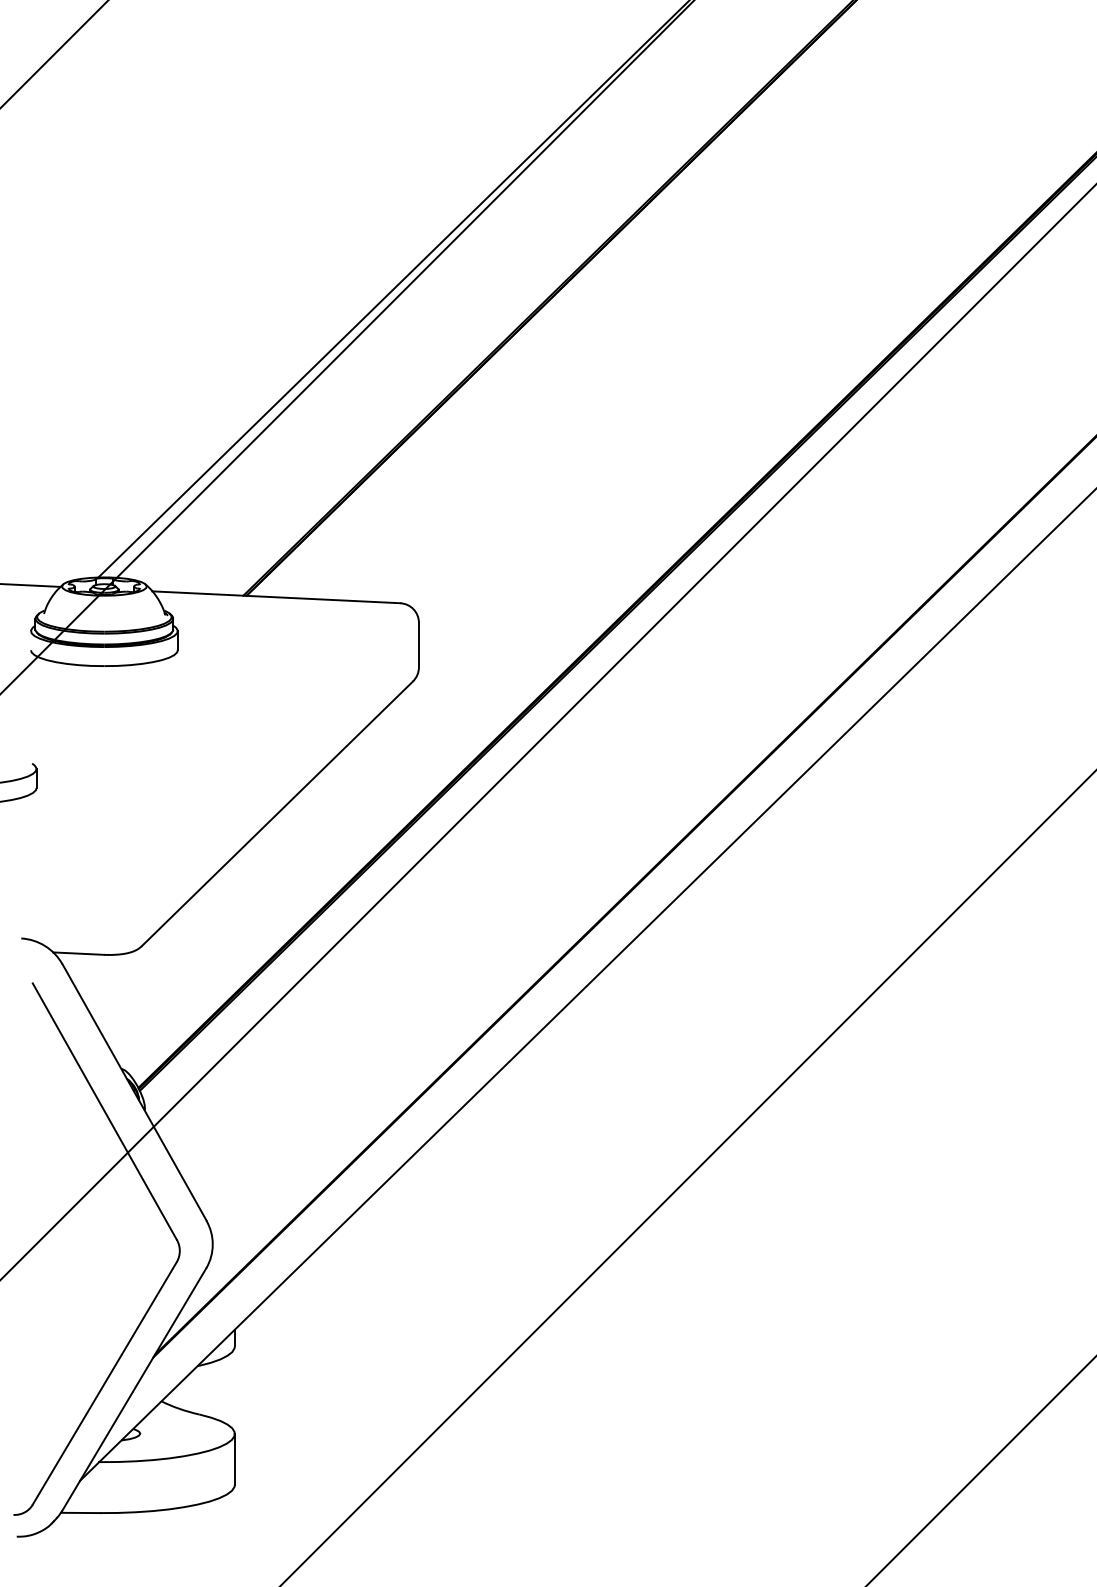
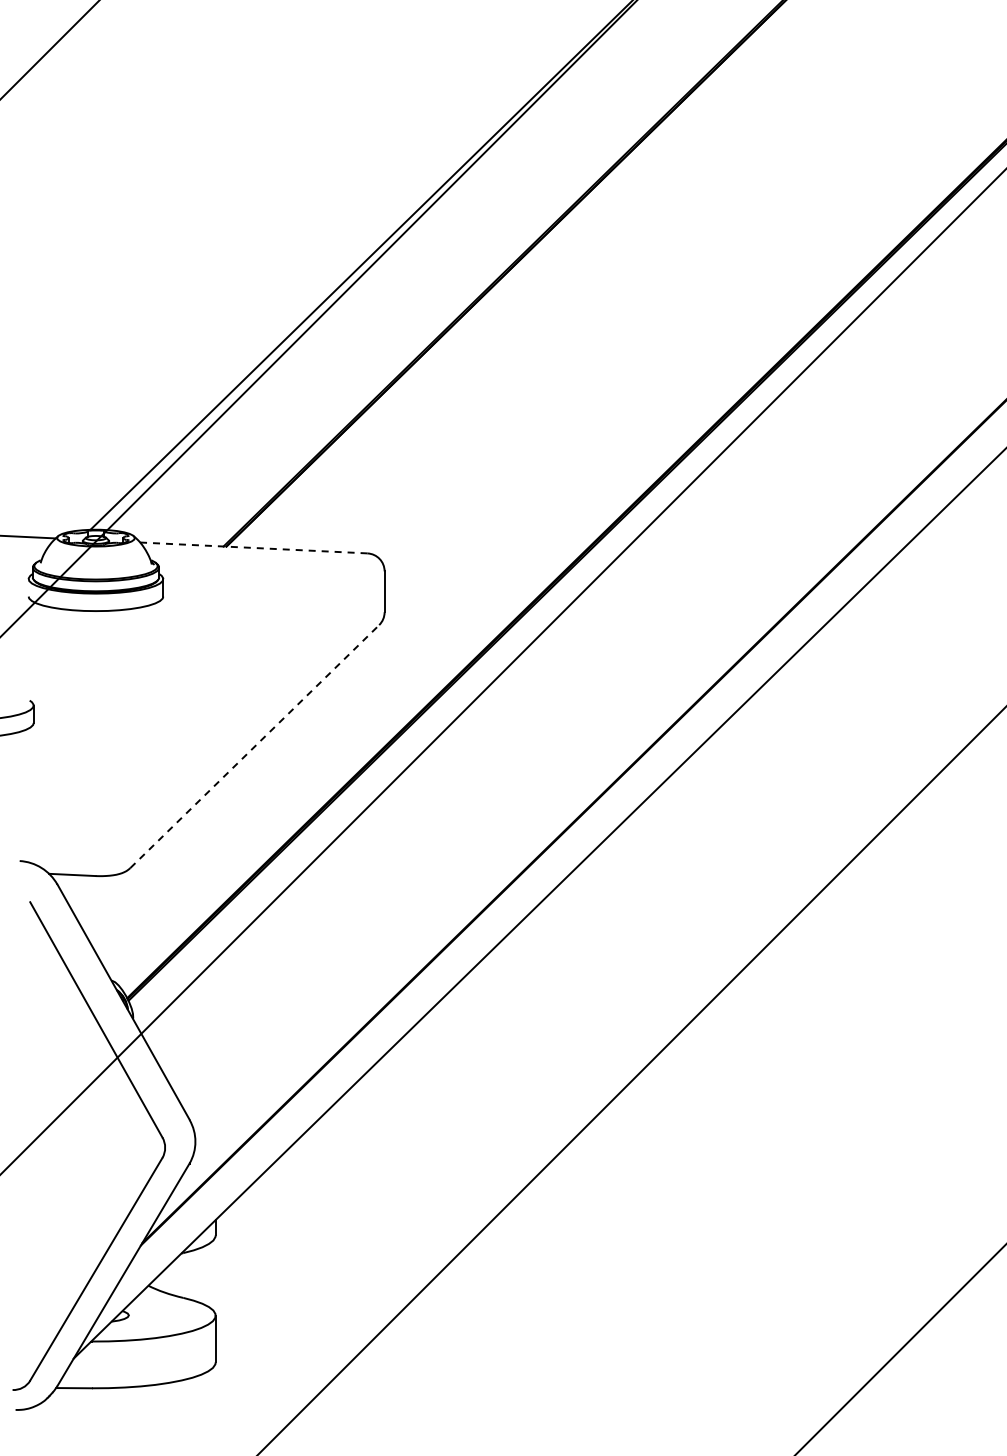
line: (276, 596) -> (253, 547), solid -> dashed
line: (277, 813) -> (254, 746), solid -> dashed

